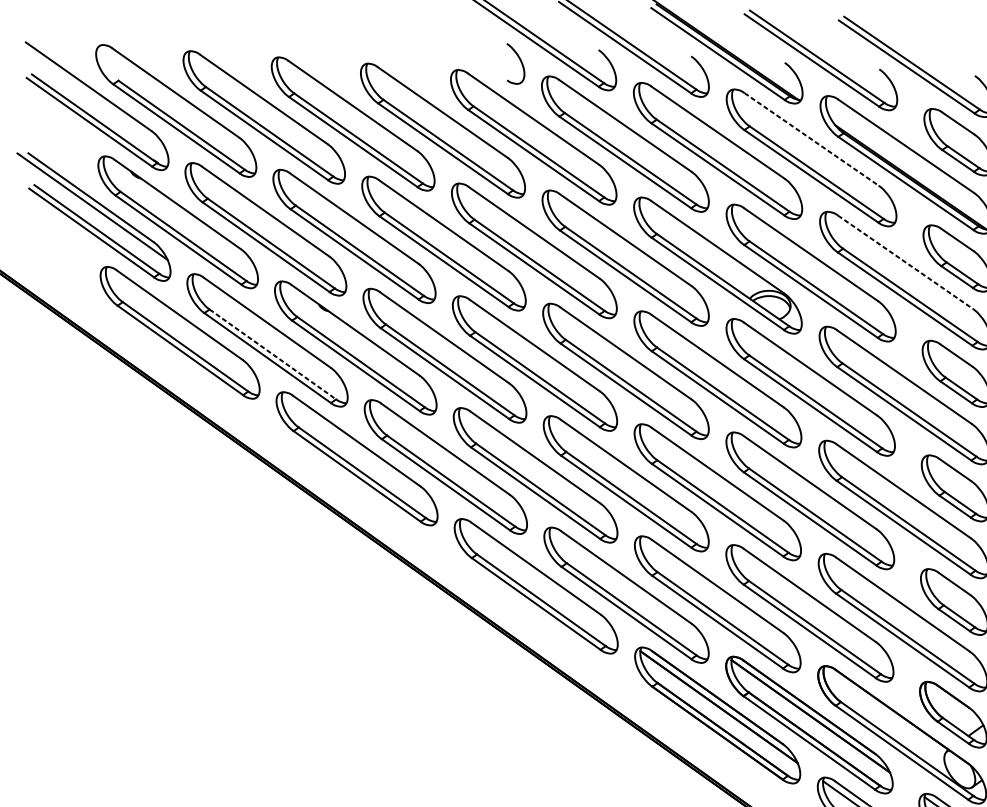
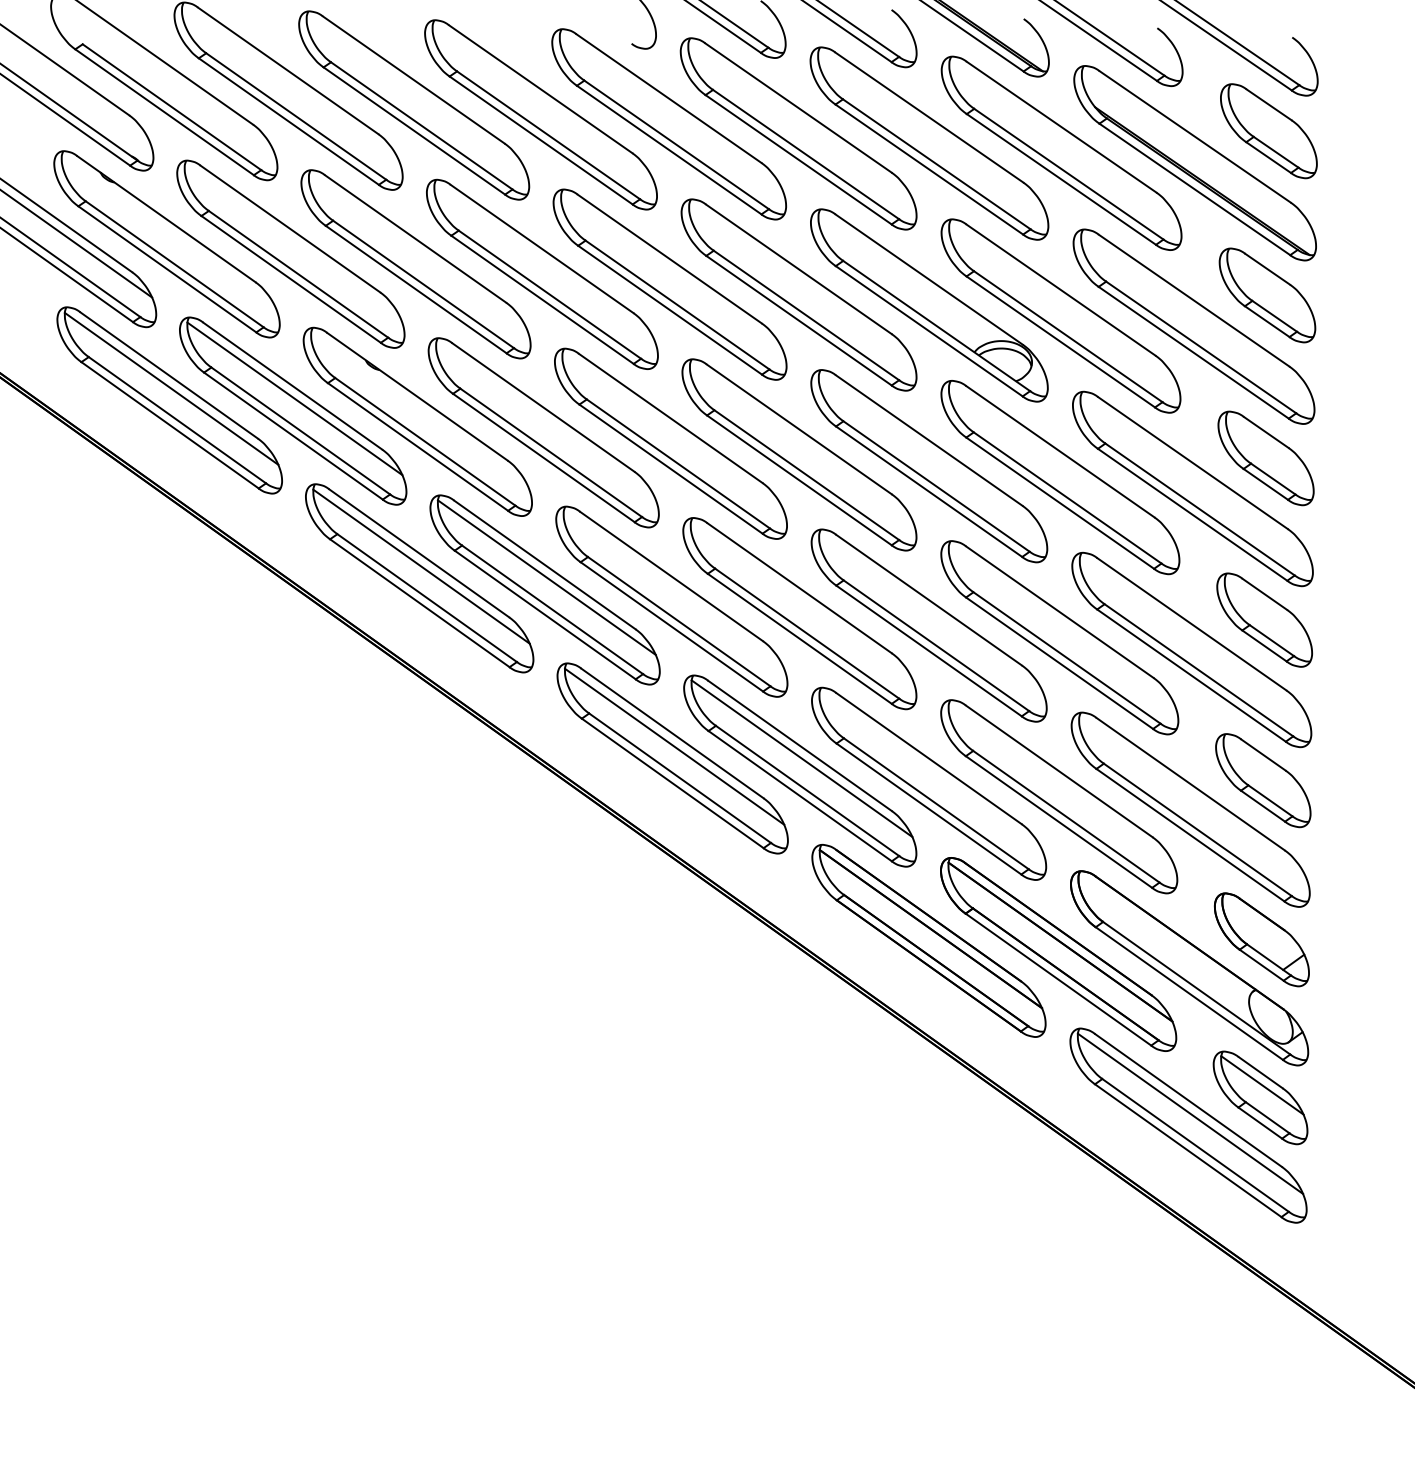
line: (812, 139) -> (1062, 127), dashed -> solid
line: (905, 262) -> (1194, 300), dashed -> solid
line: (181, 324) -> (171, 388), added
line: (268, 331) -> (294, 398), added
line: (272, 354) -> (300, 431), dashed -> solid
line: (358, 450) -> (421, 566), added
line: (446, 458) -> (546, 577), added
line: (537, 577) -> (674, 746), added
line: (627, 586) -> (801, 758), added

